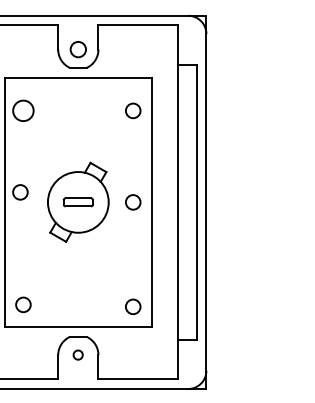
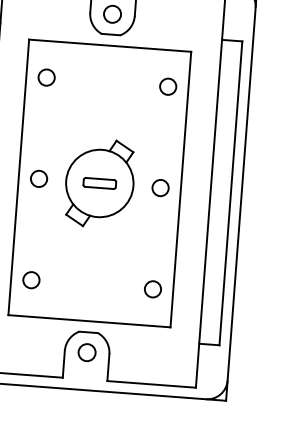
circle: (23, 110) -> (46, 77), size x0.71
circle: (20, 192) -> (39, 179), moved
circle: (23, 304) -> (31, 279), moved
circle: (133, 306) -> (153, 288), moved
circle: (77, 354) -> (86, 351), size x1.67

